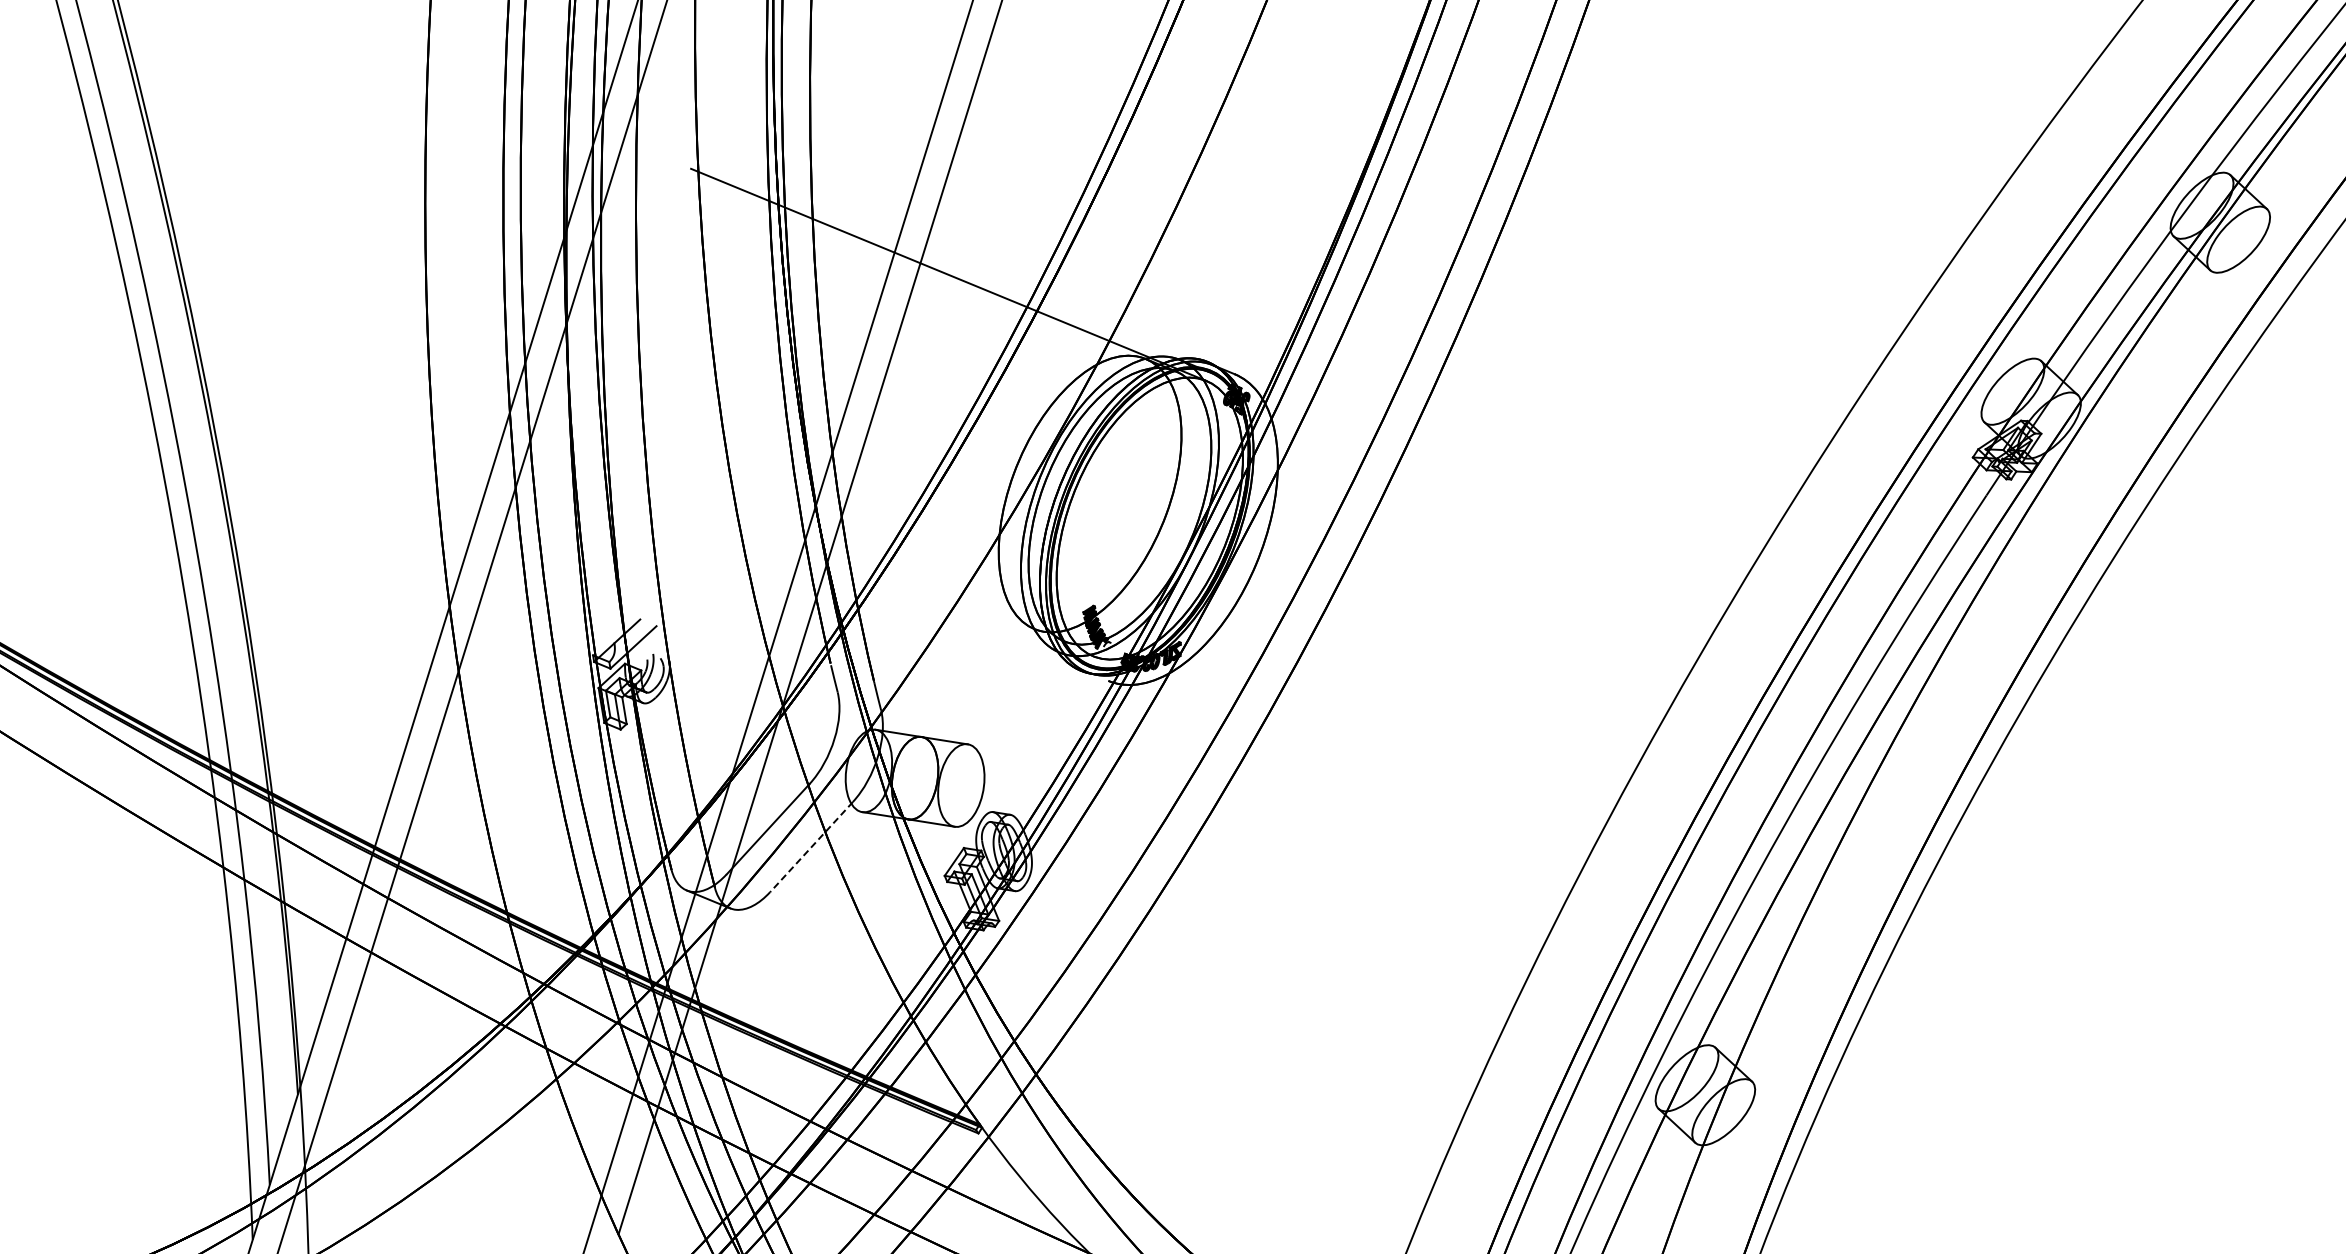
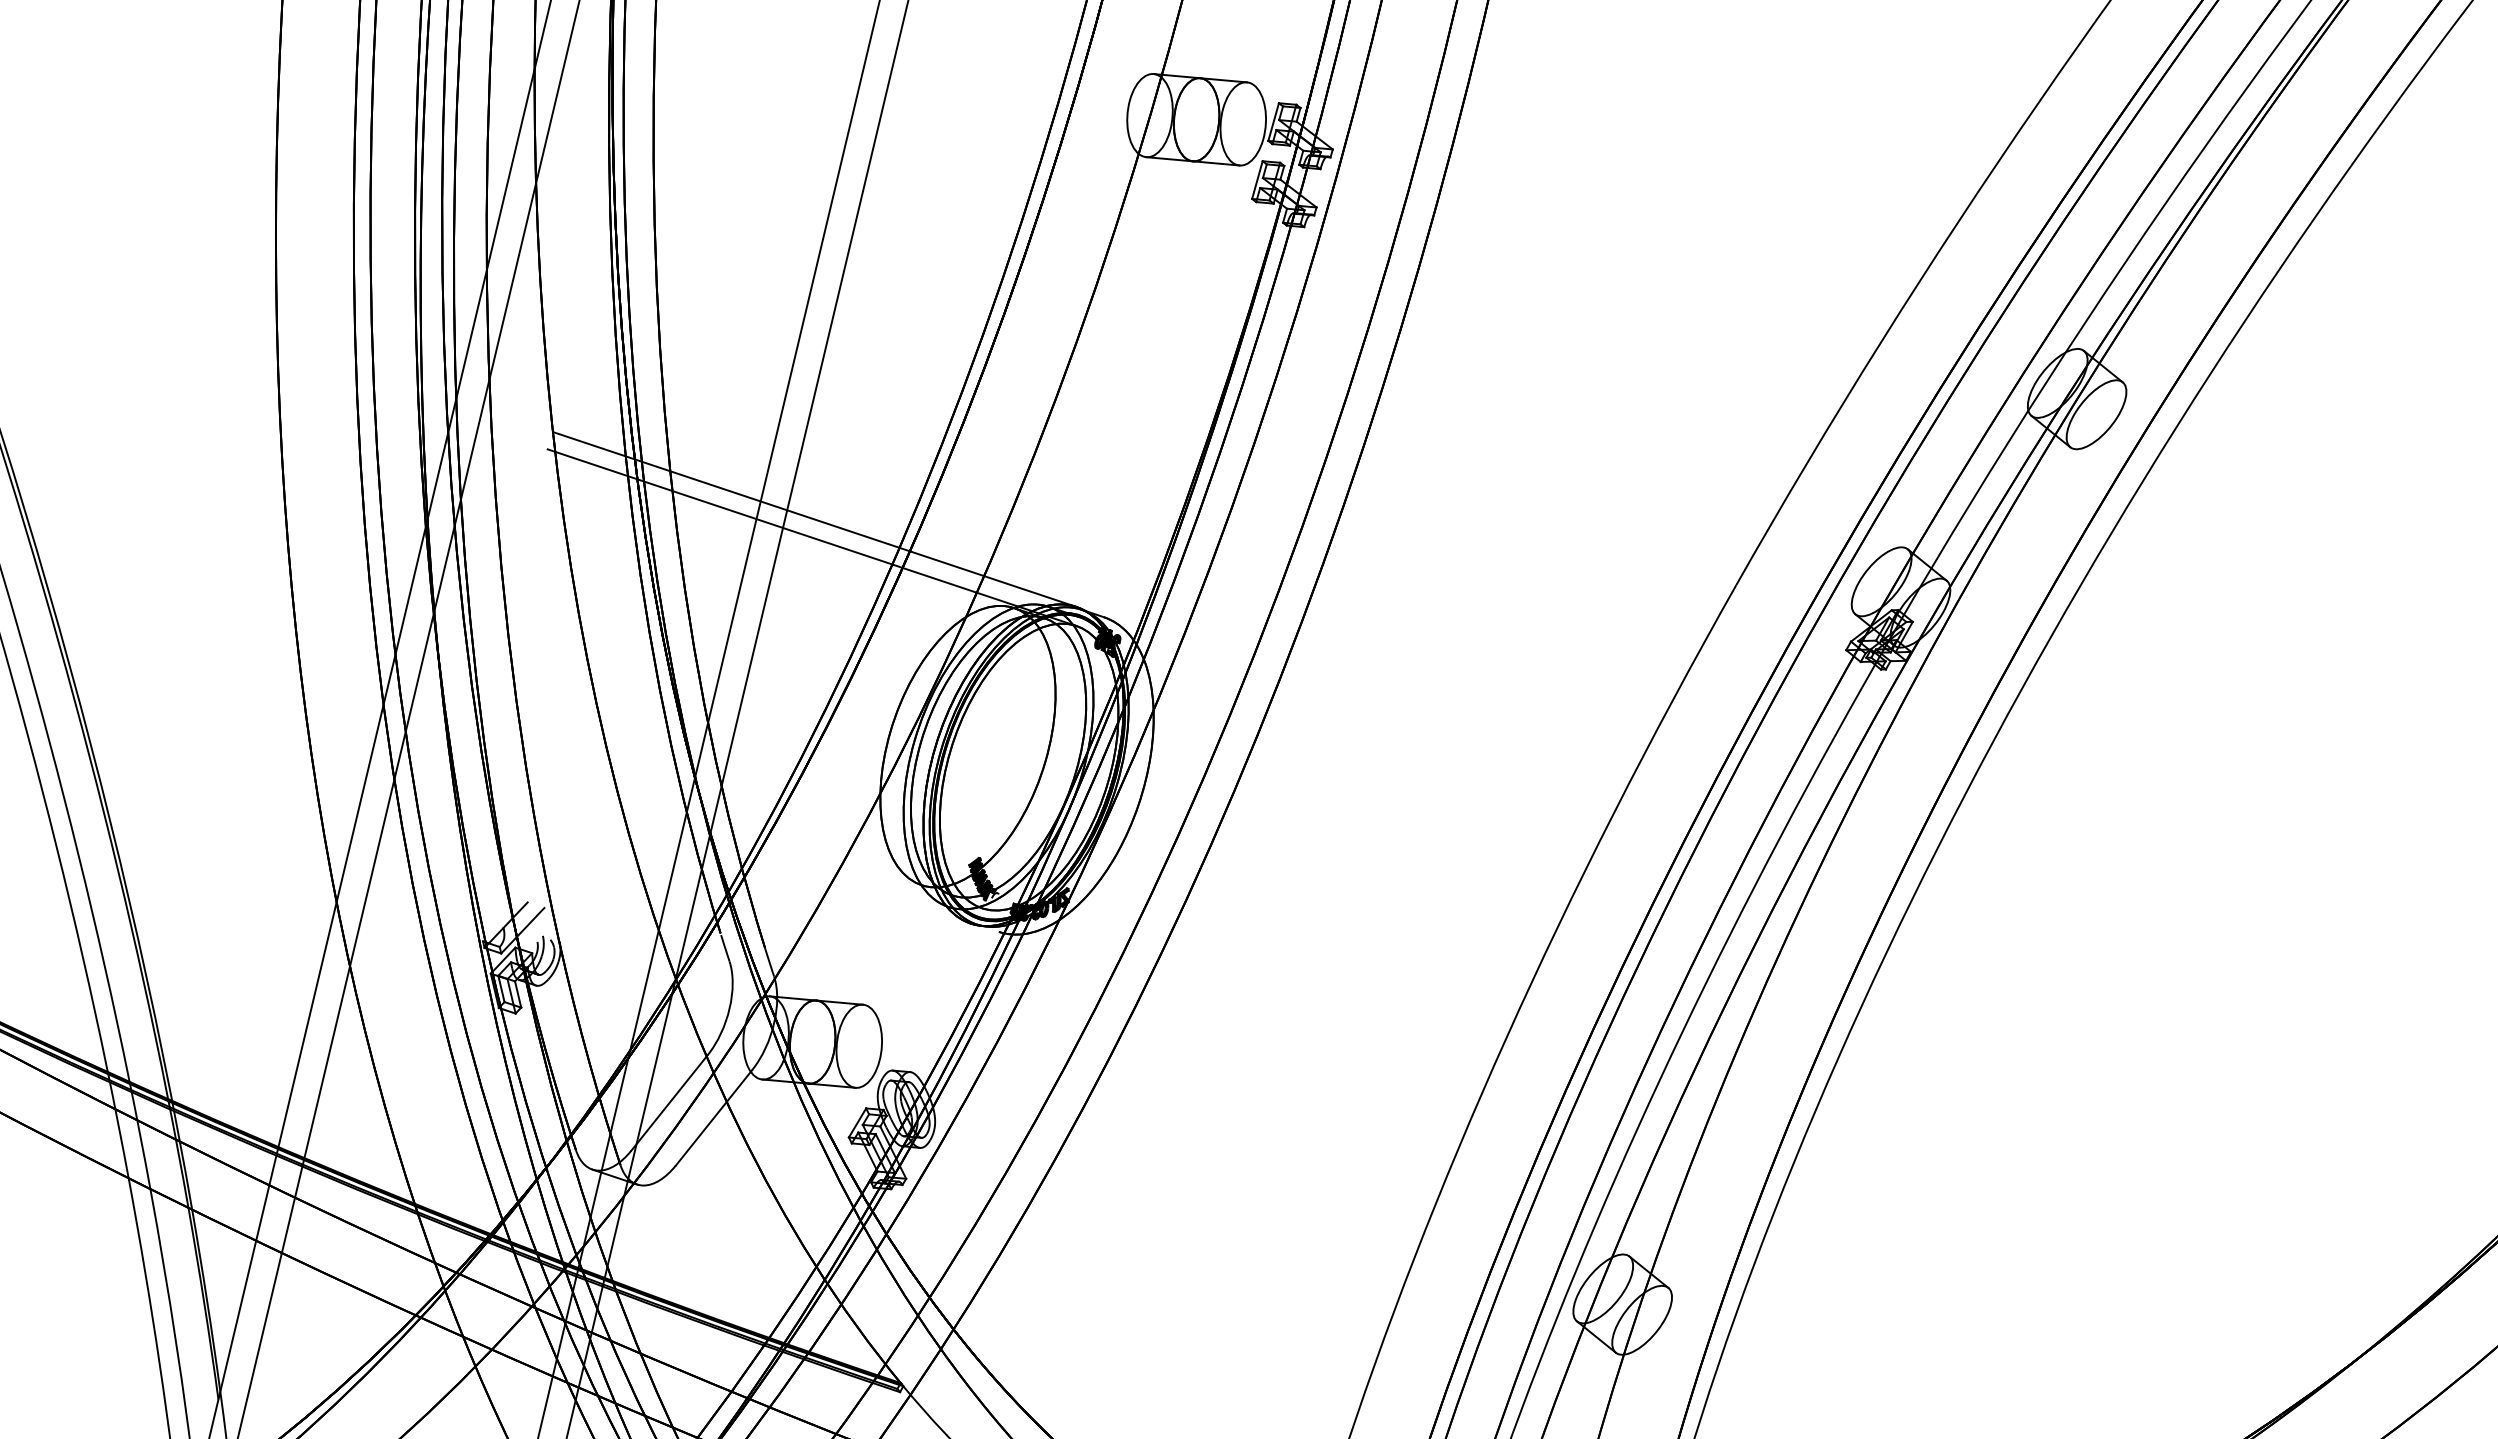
line: (952, 256) -> (814, 519), added
line: (810, 847) -> (713, 1118), dashed -> solid

